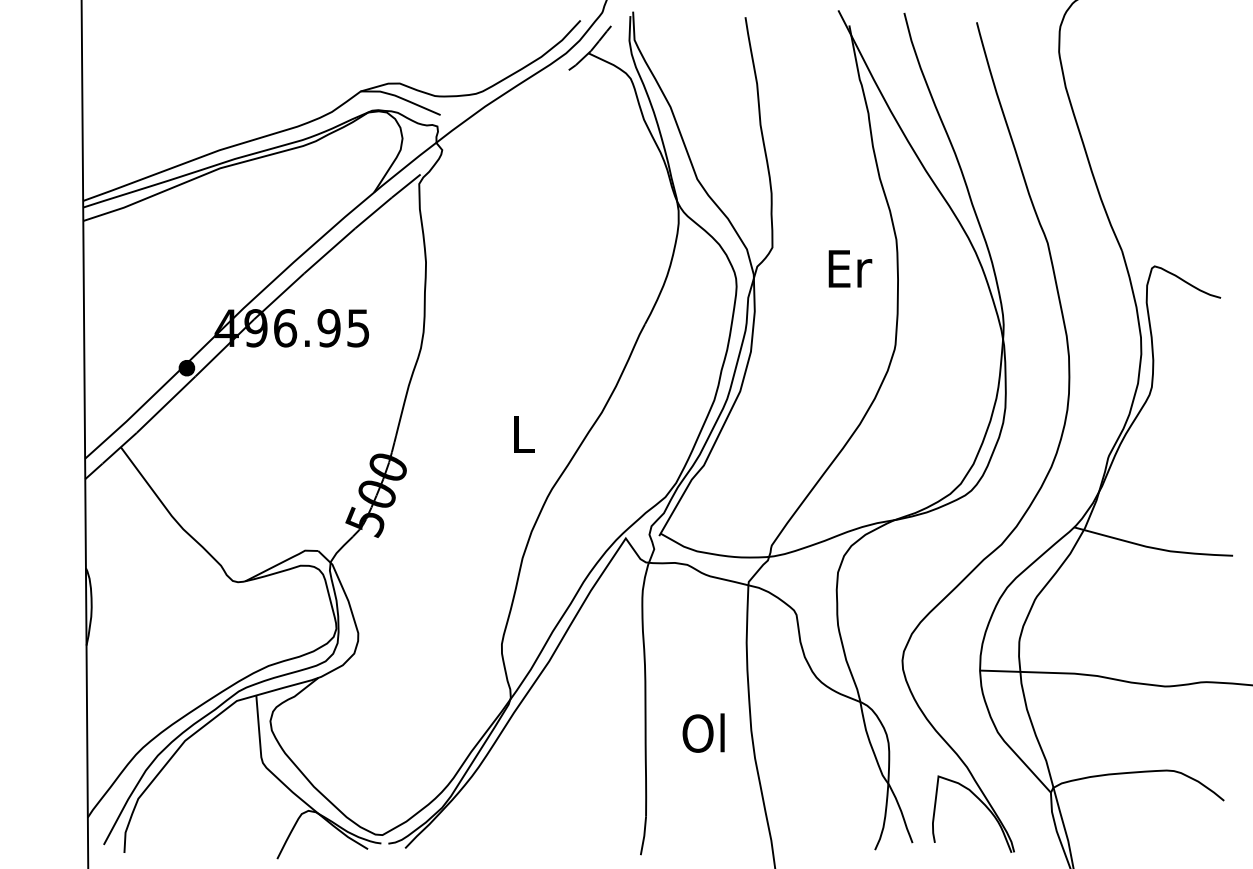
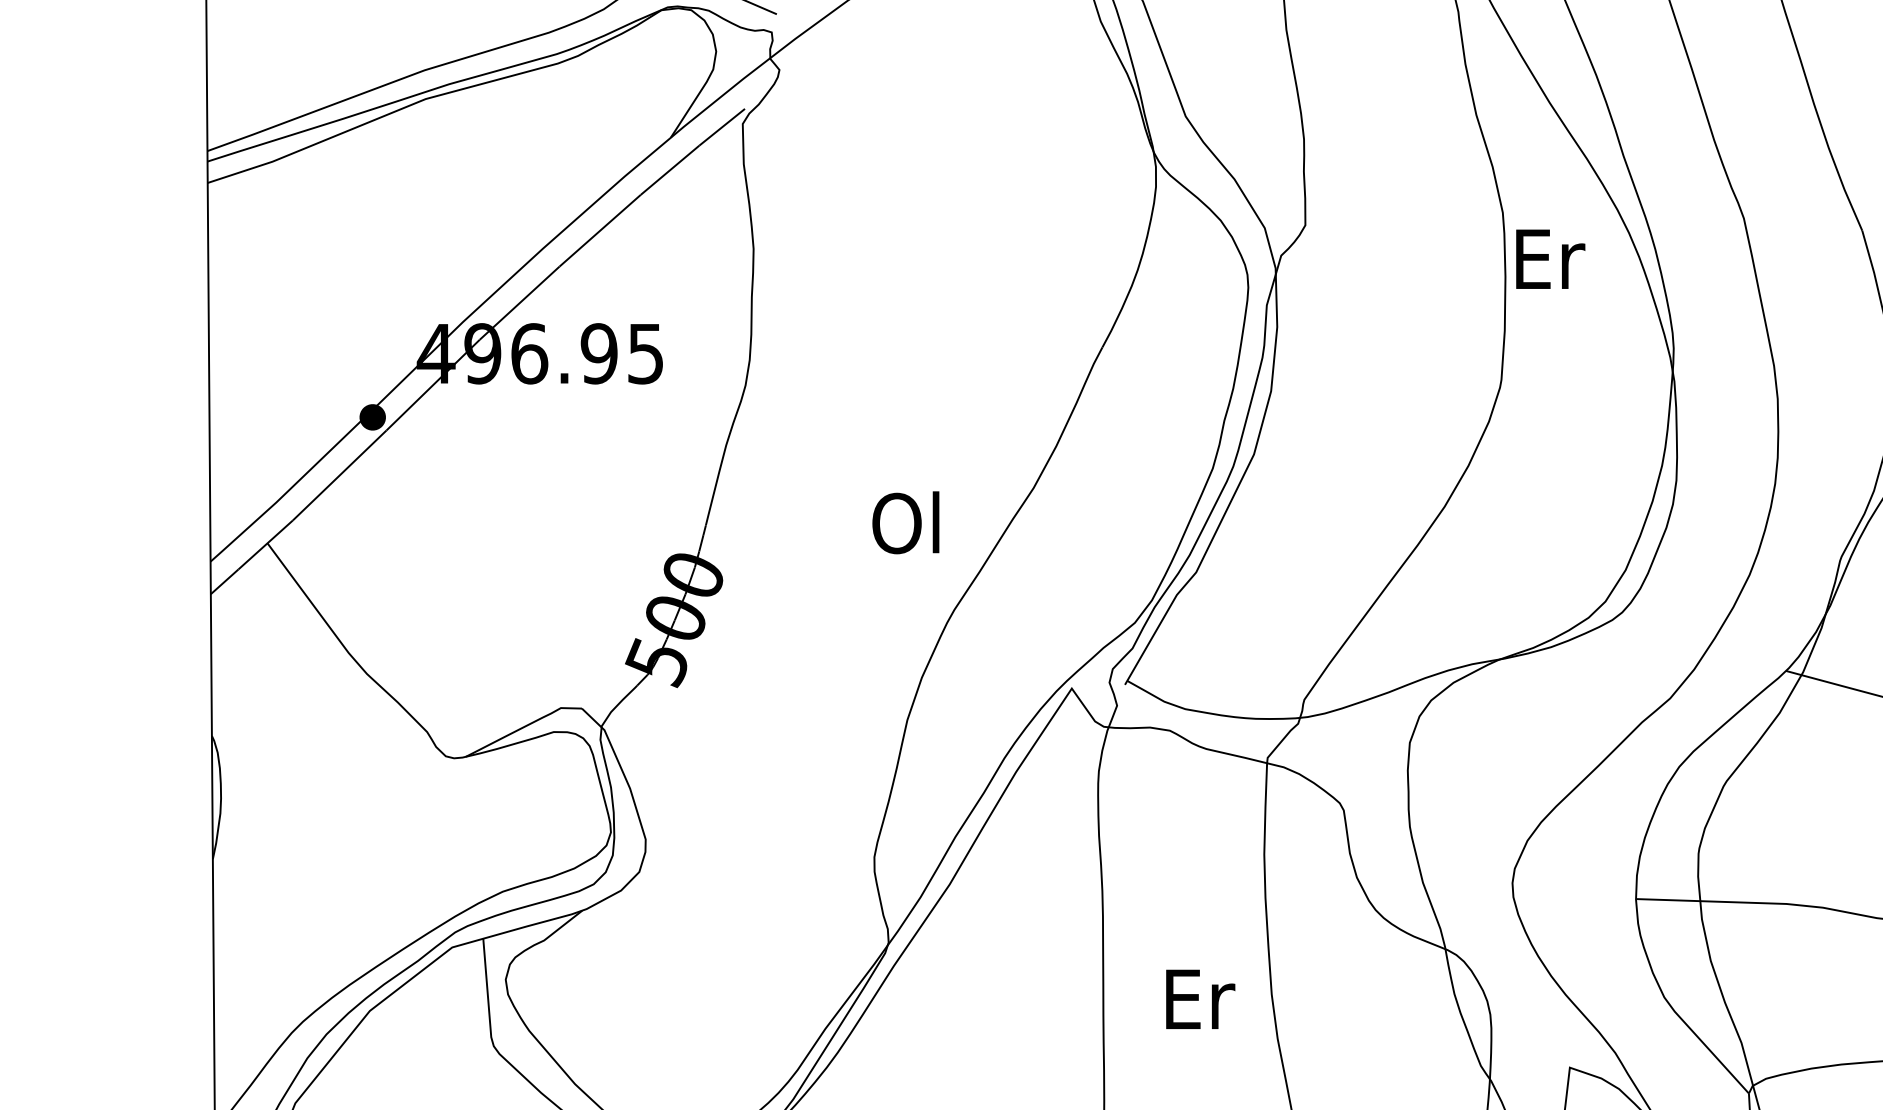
text: (850, 268) -> (1550, 258), moved
text: (521, 434) -> (905, 523), L -> Ol
text: (705, 732) -> (1198, 997), Ol -> Er

